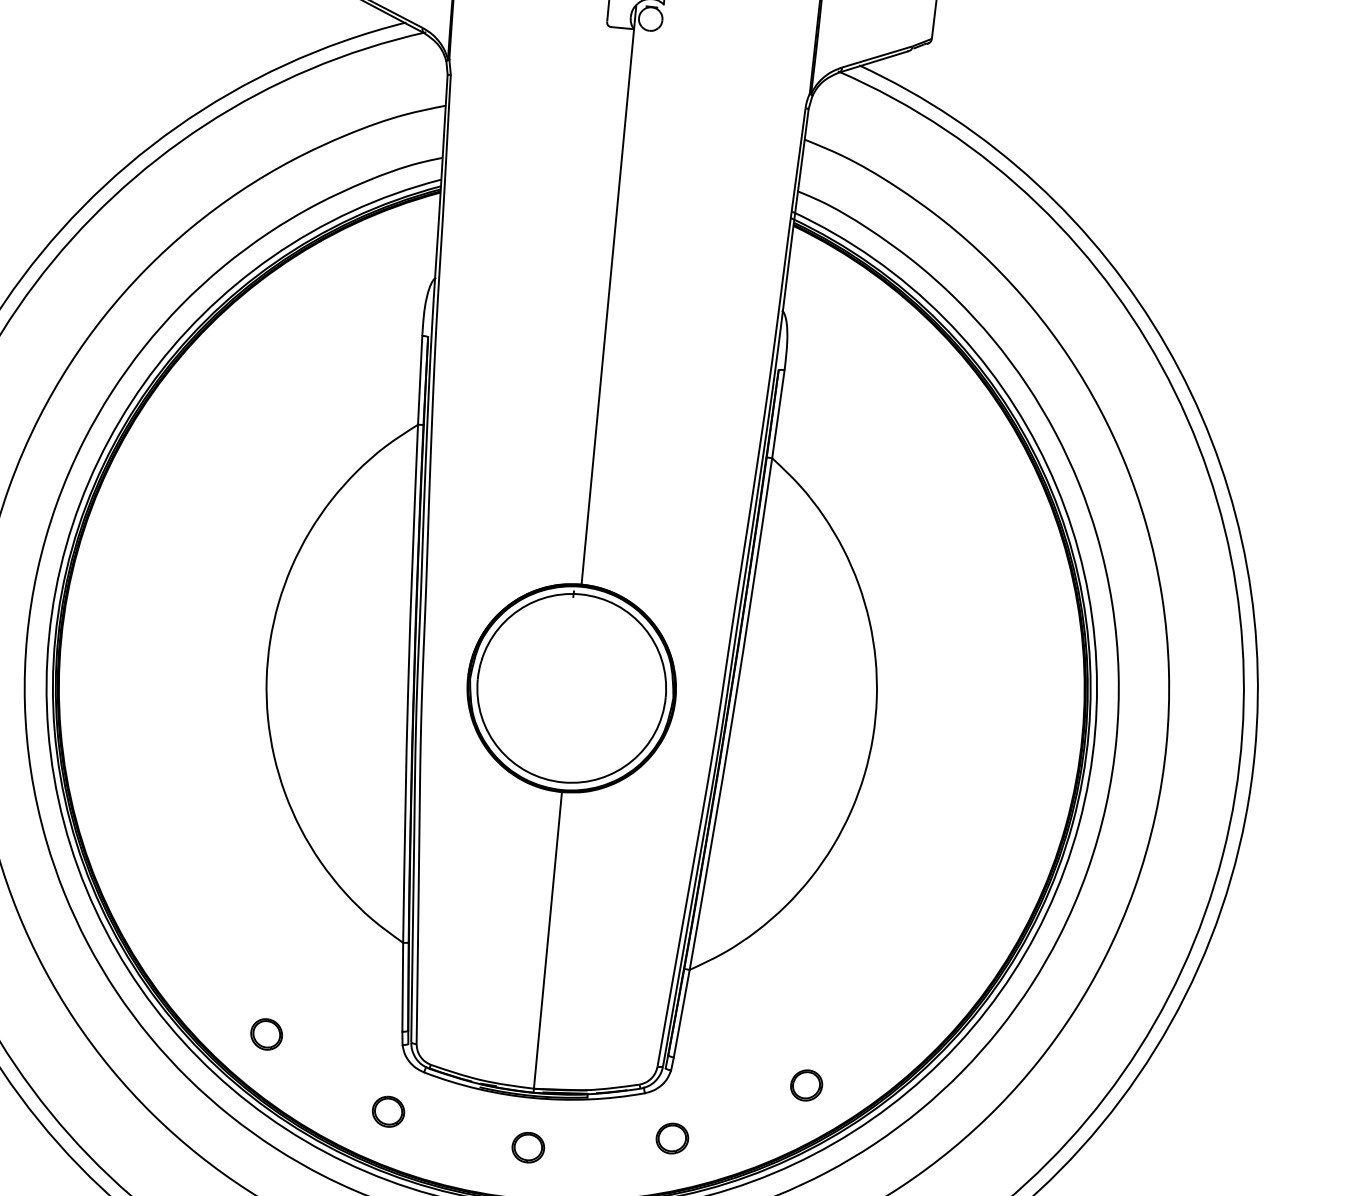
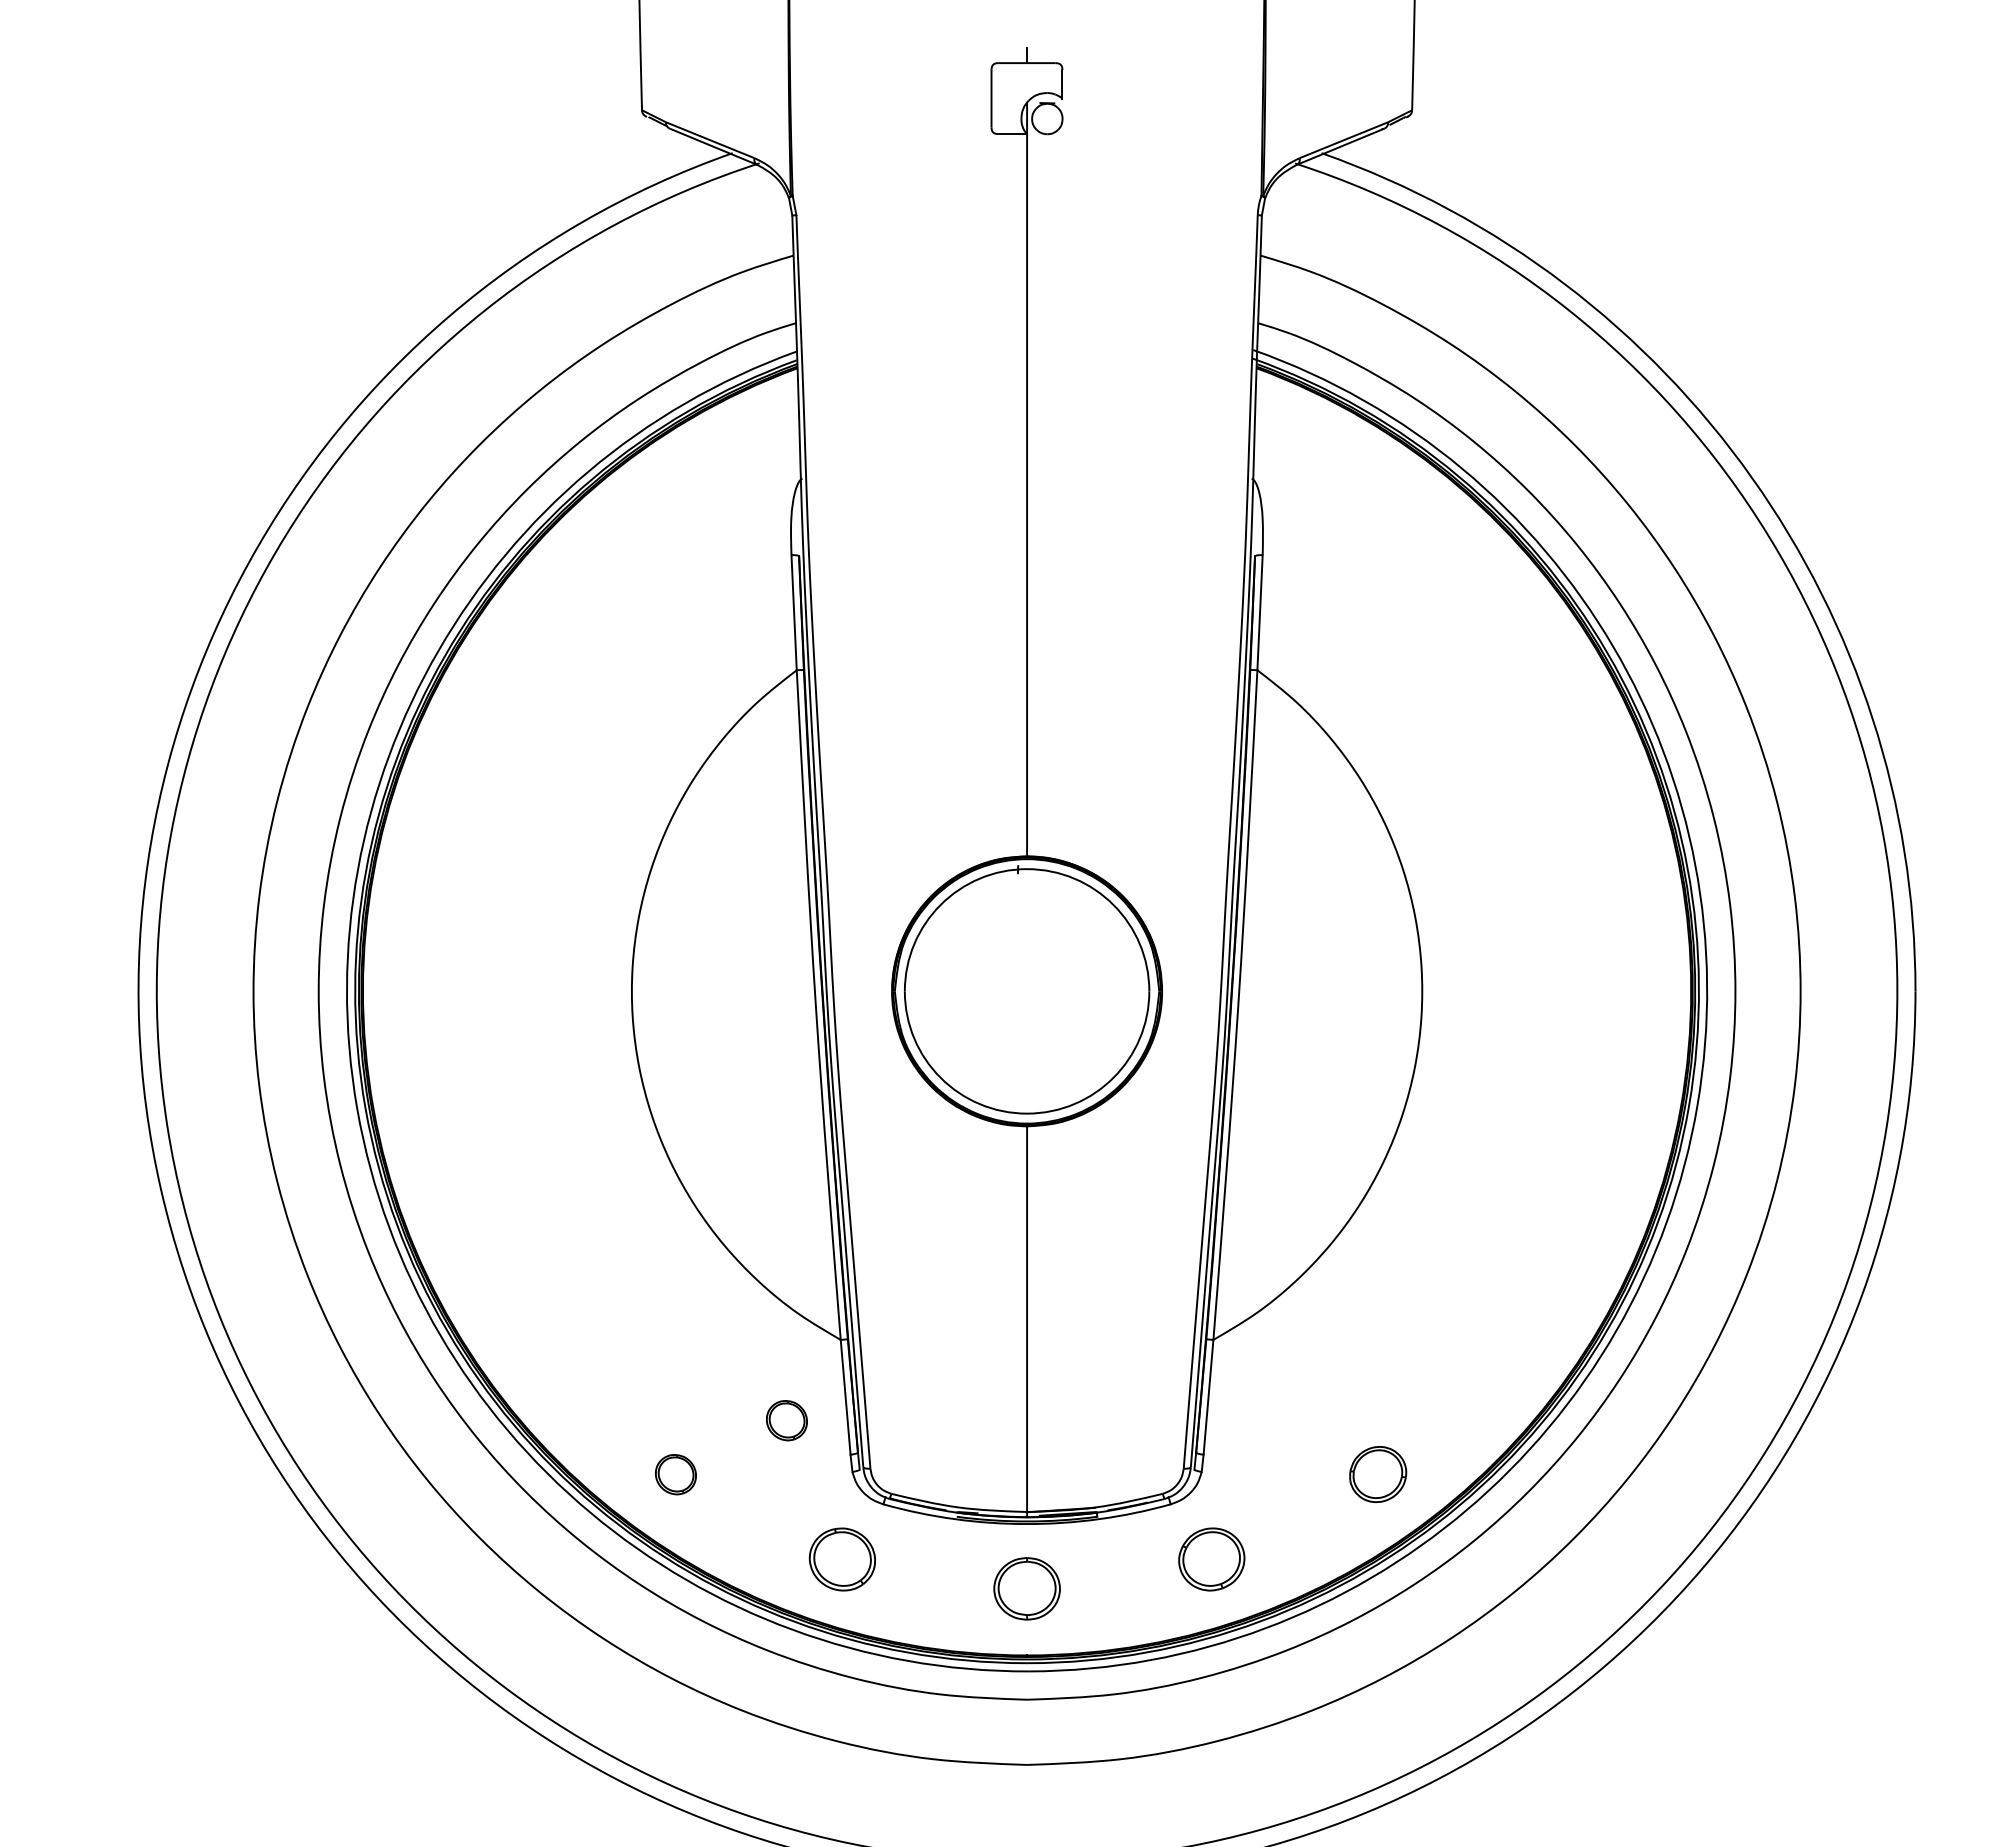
part: (355, 1000) -> (786, 1420), added
part: (806, 1085) -> (1378, 1474), size x1.4
part: (388, 1111) -> (842, 1559), size x1.6
part: (672, 1138) -> (1211, 1559), size x1.6
part: (527, 1147) -> (1026, 1588), size x1.6

